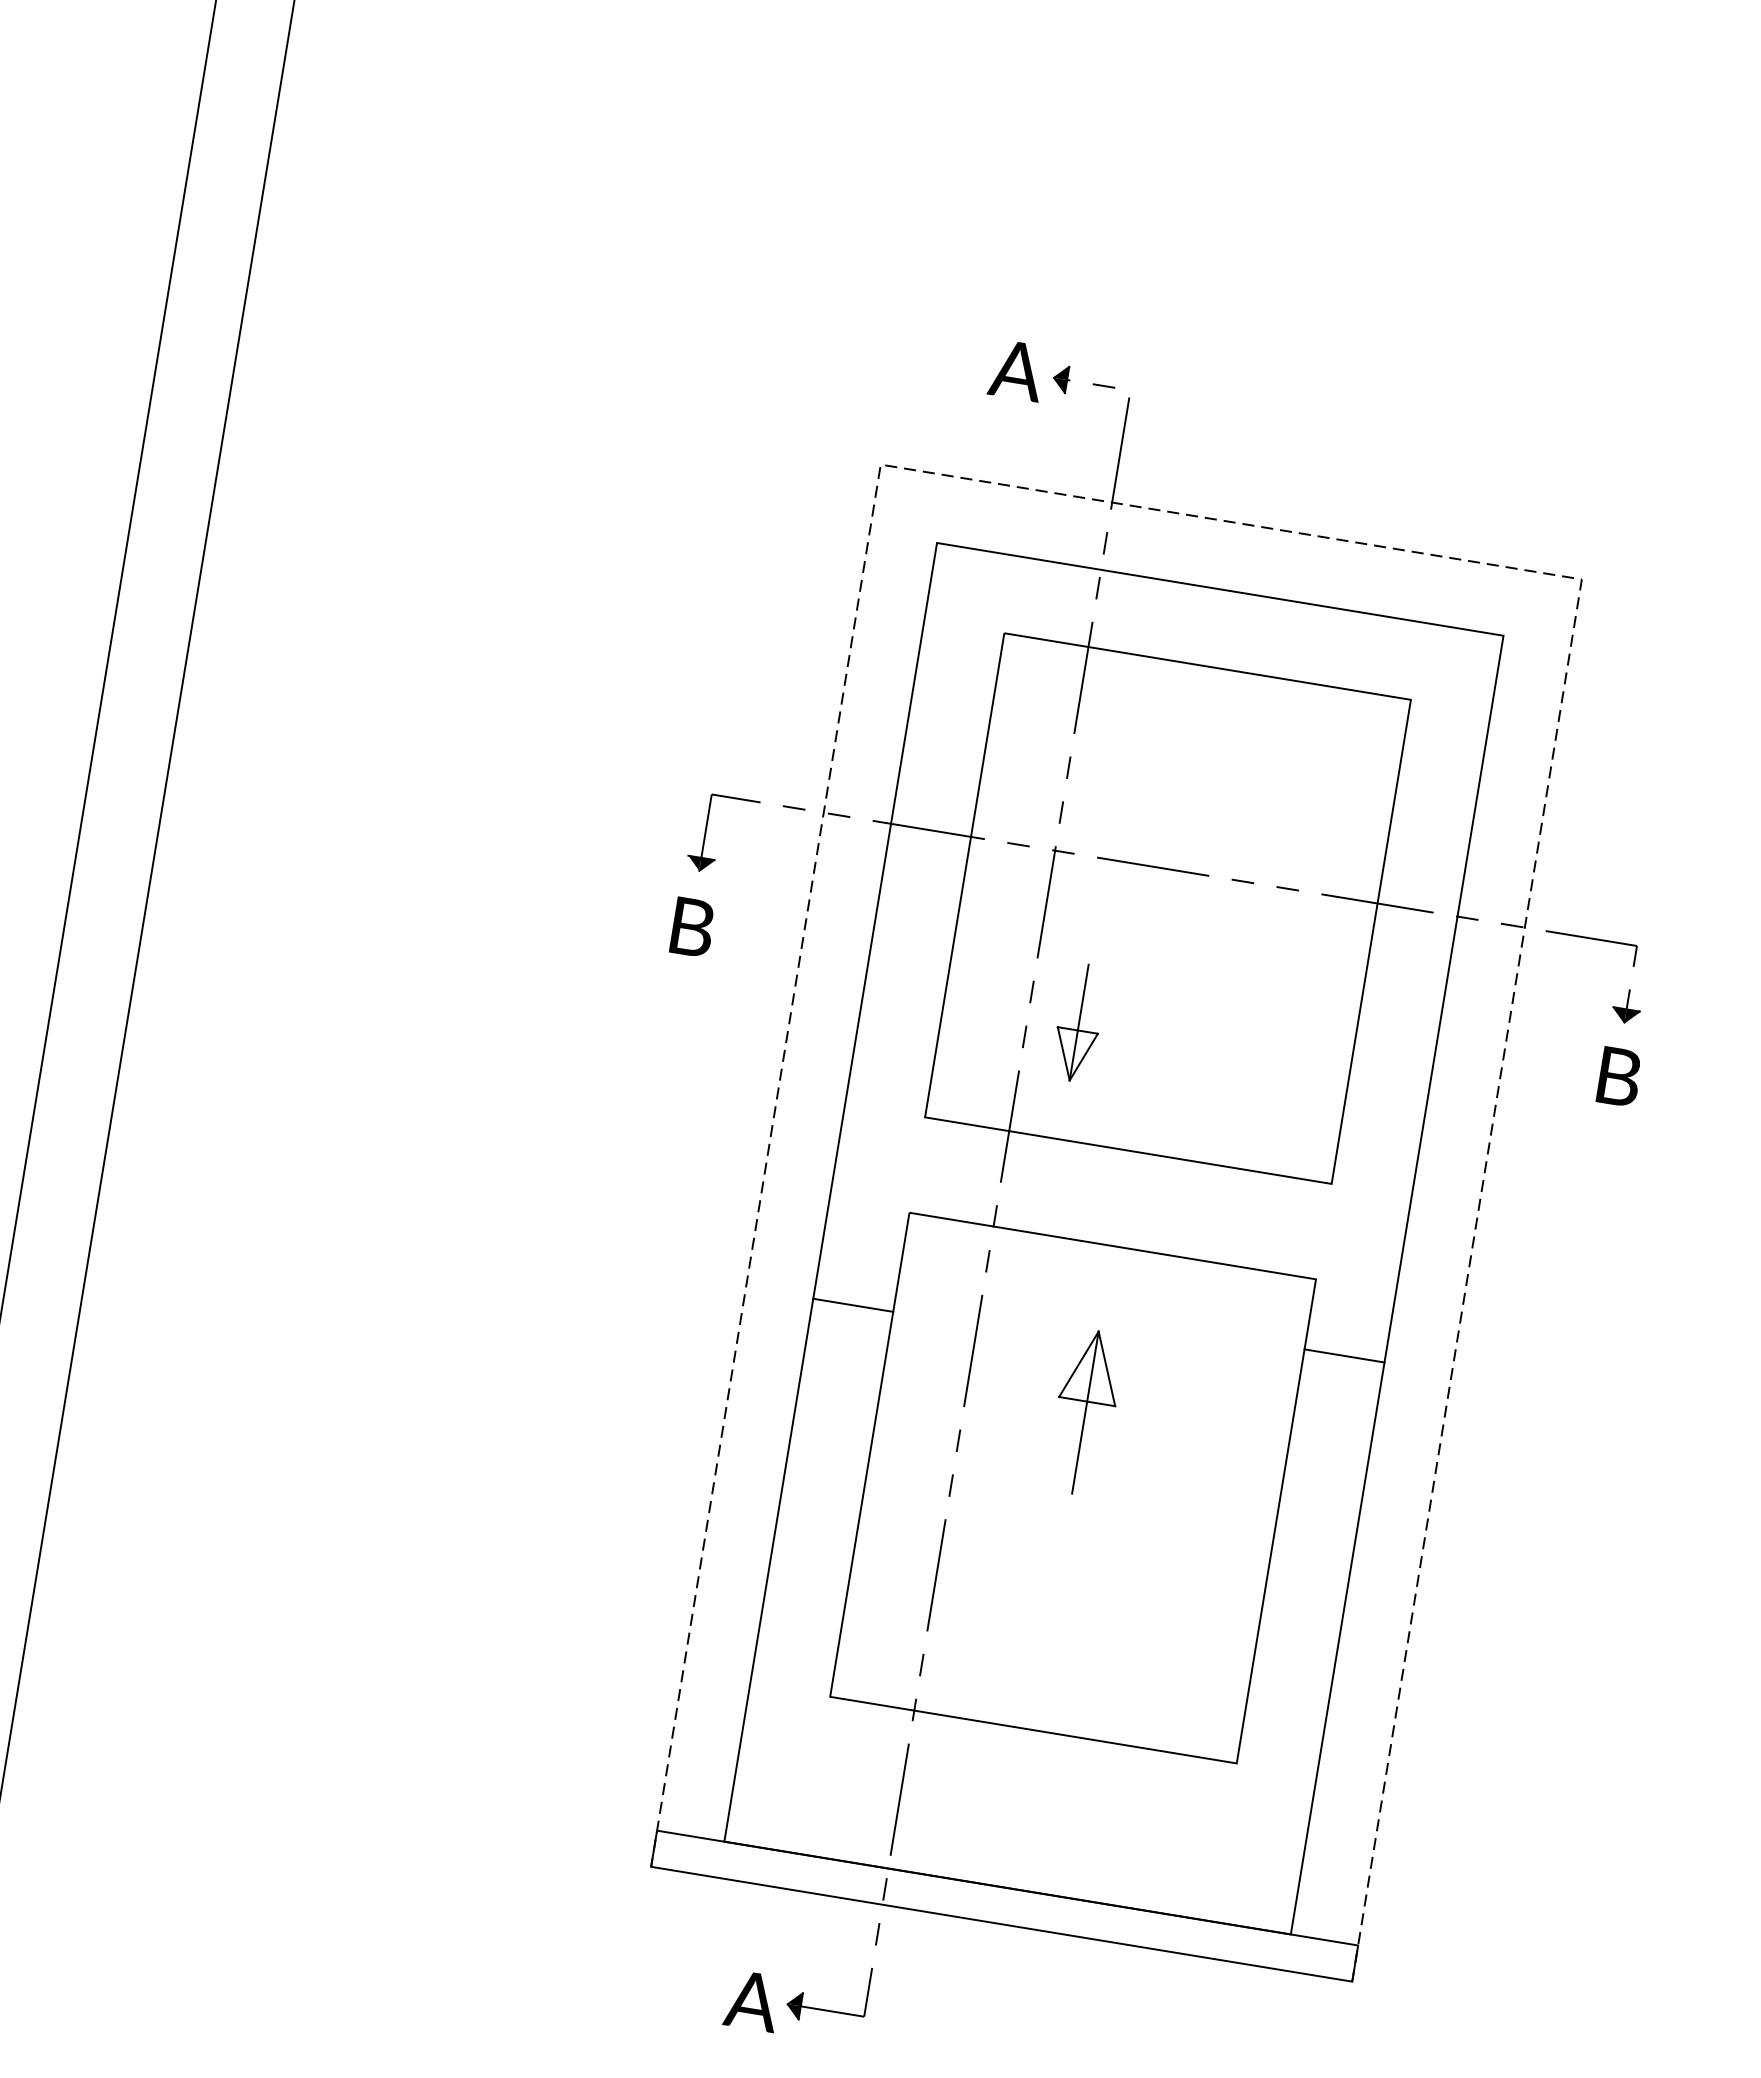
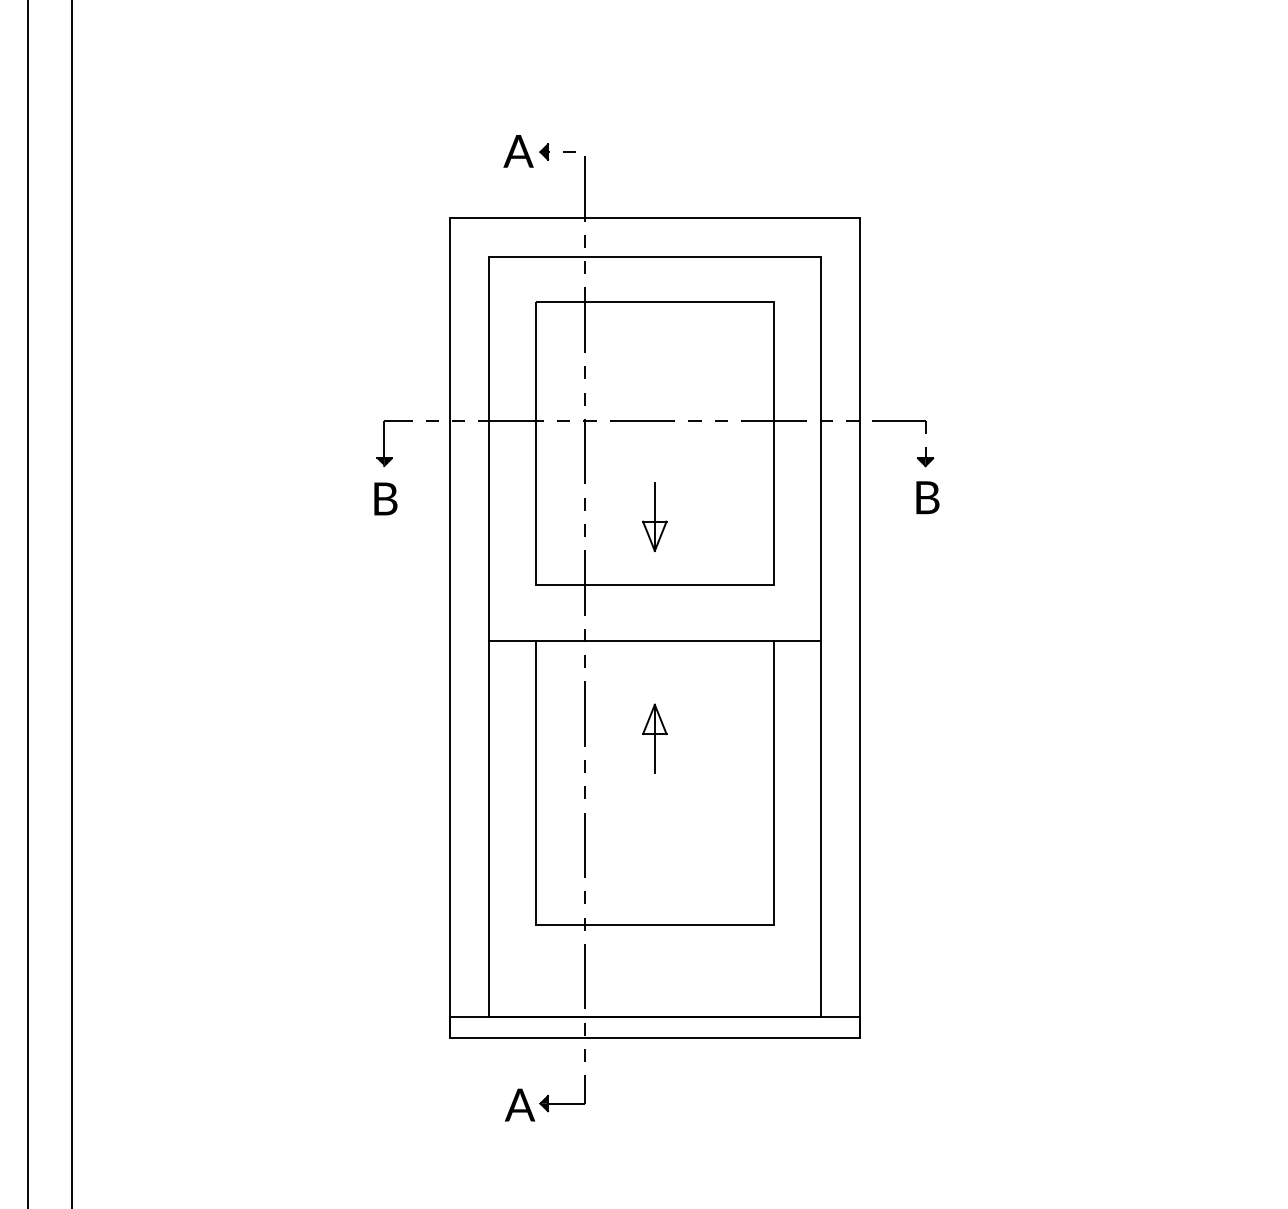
line: (1230, 521) -> (654, 217), dashed -> solid
part: (1078, 1021) -> (654, 516), moved
line: (853, 1305) -> (512, 641), moved
line: (1343, 1356) -> (796, 641), moved
part: (1084, 1412) -> (654, 738), size x0.71

